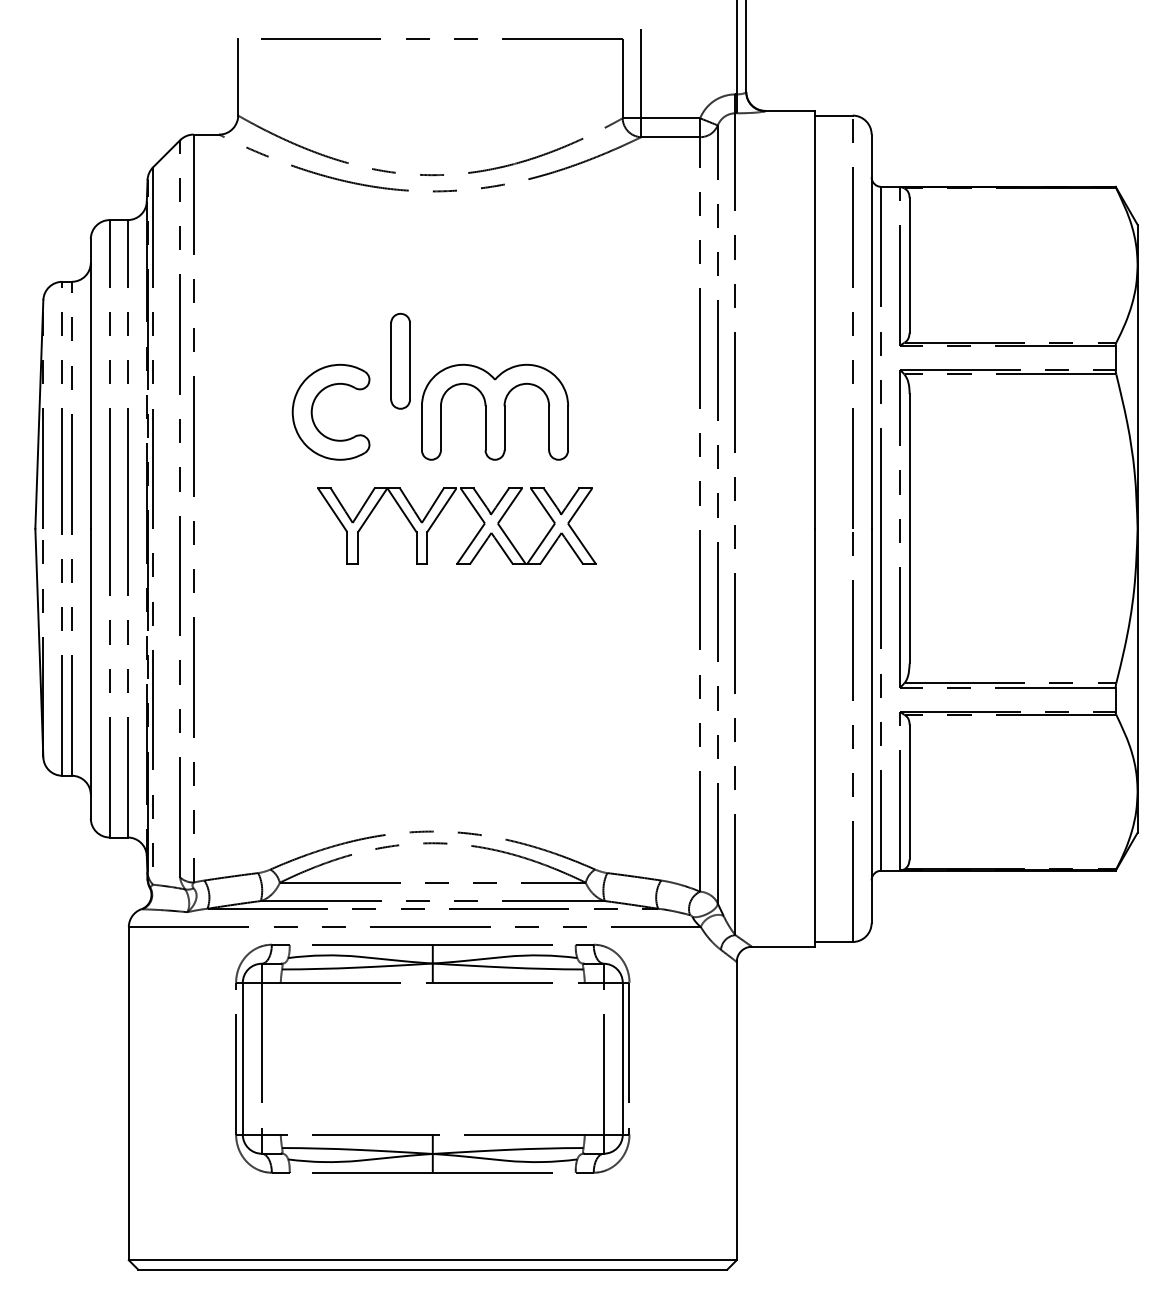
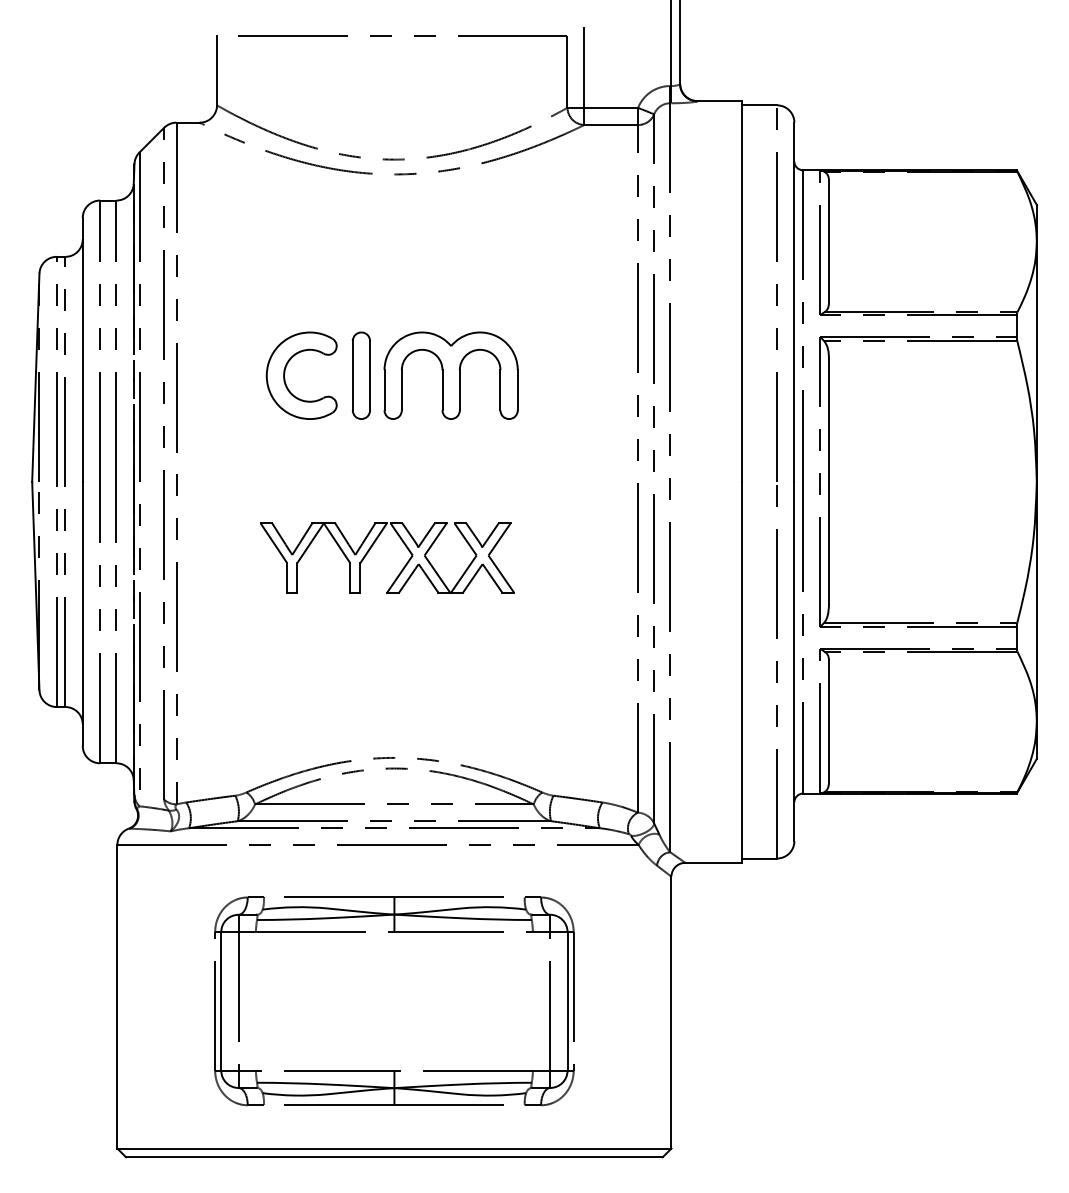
part: (400, 360) -> (361, 375), moved
part: (440, 514) -> (372, 547), moved
part: (432, 1058) -> (394, 1001), moved

